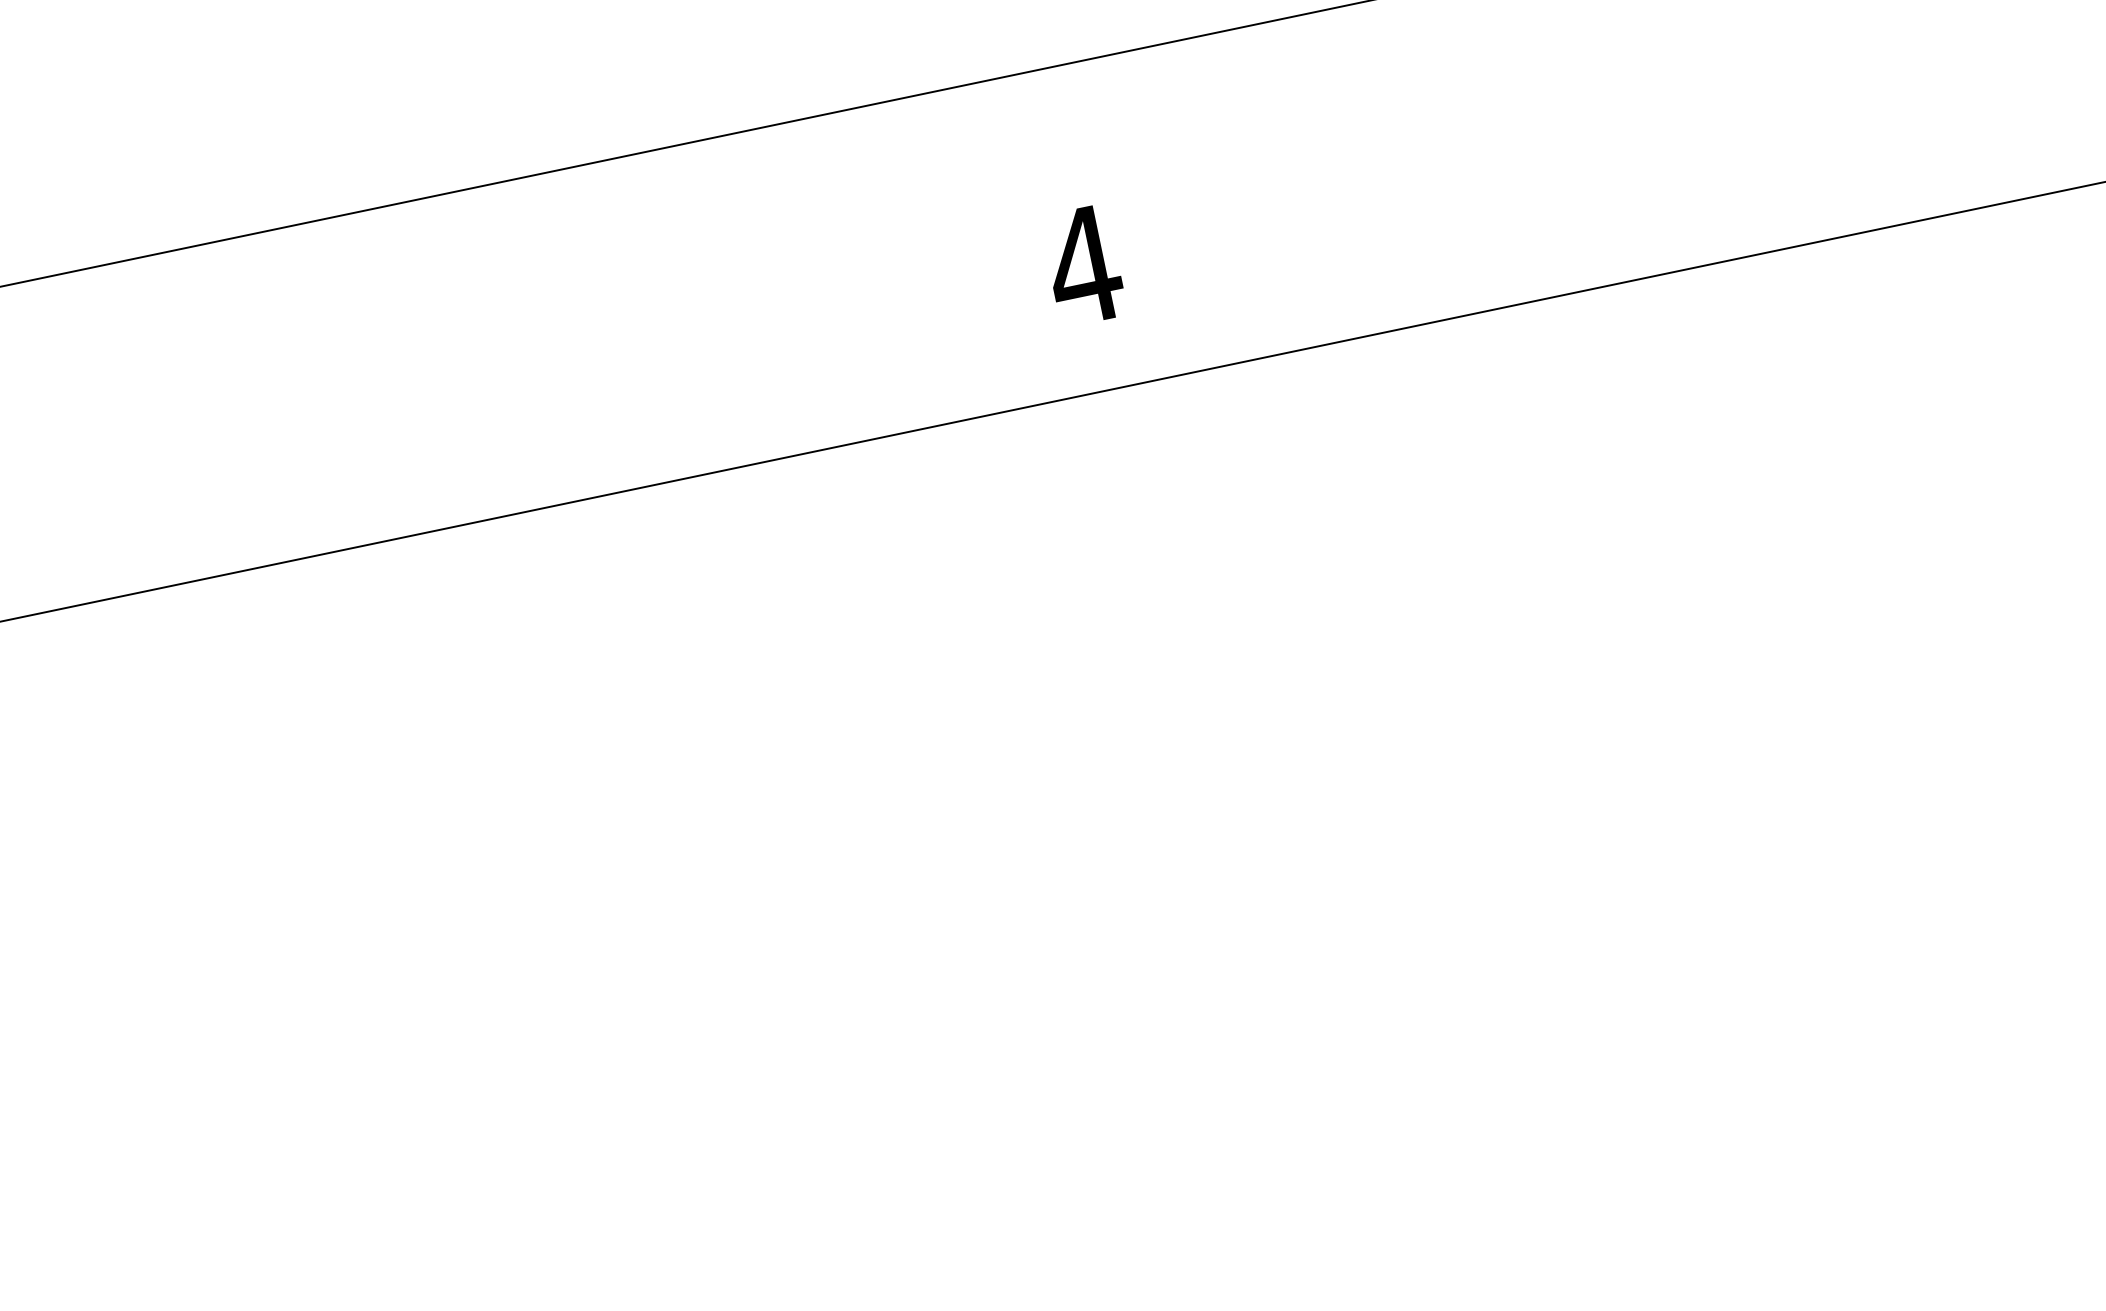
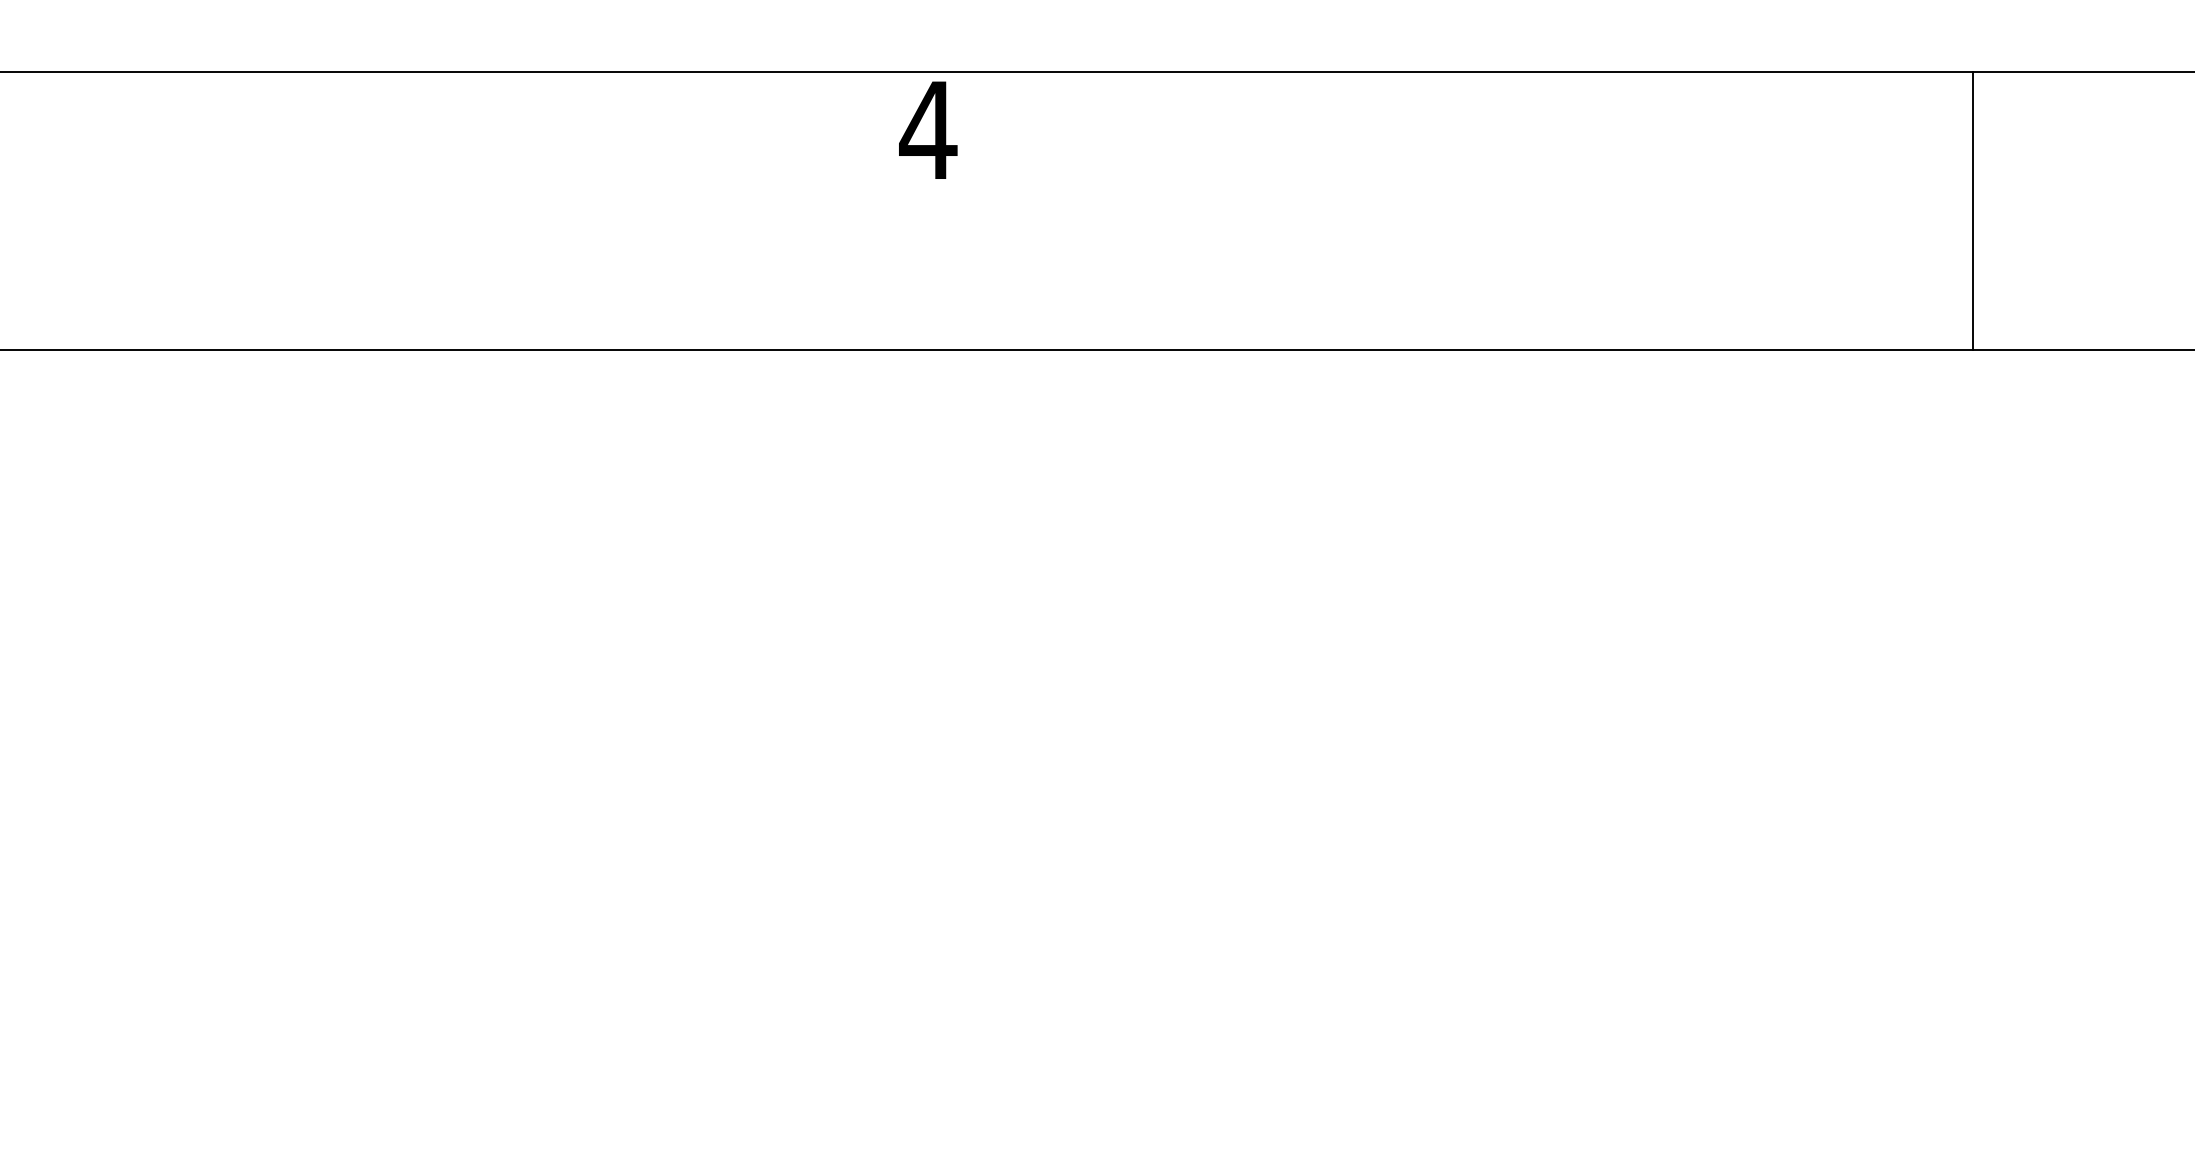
text: (1083, 264) -> (928, 129), moved

